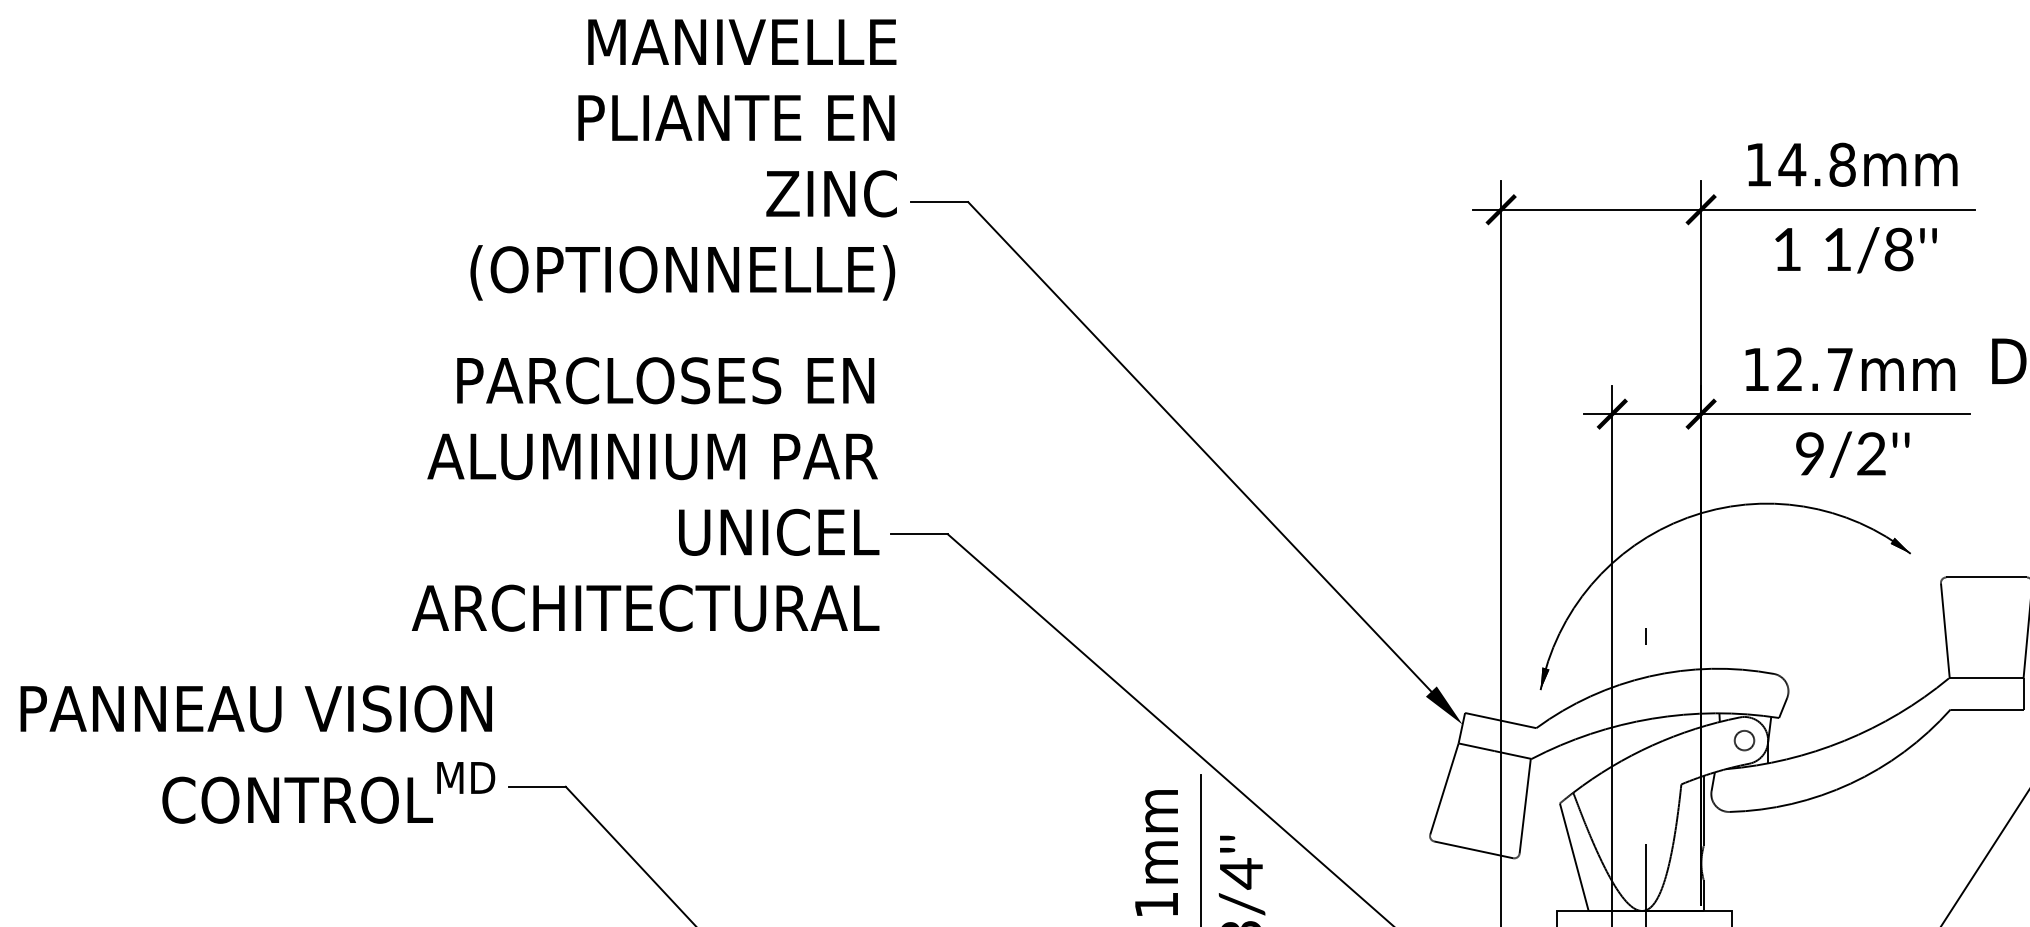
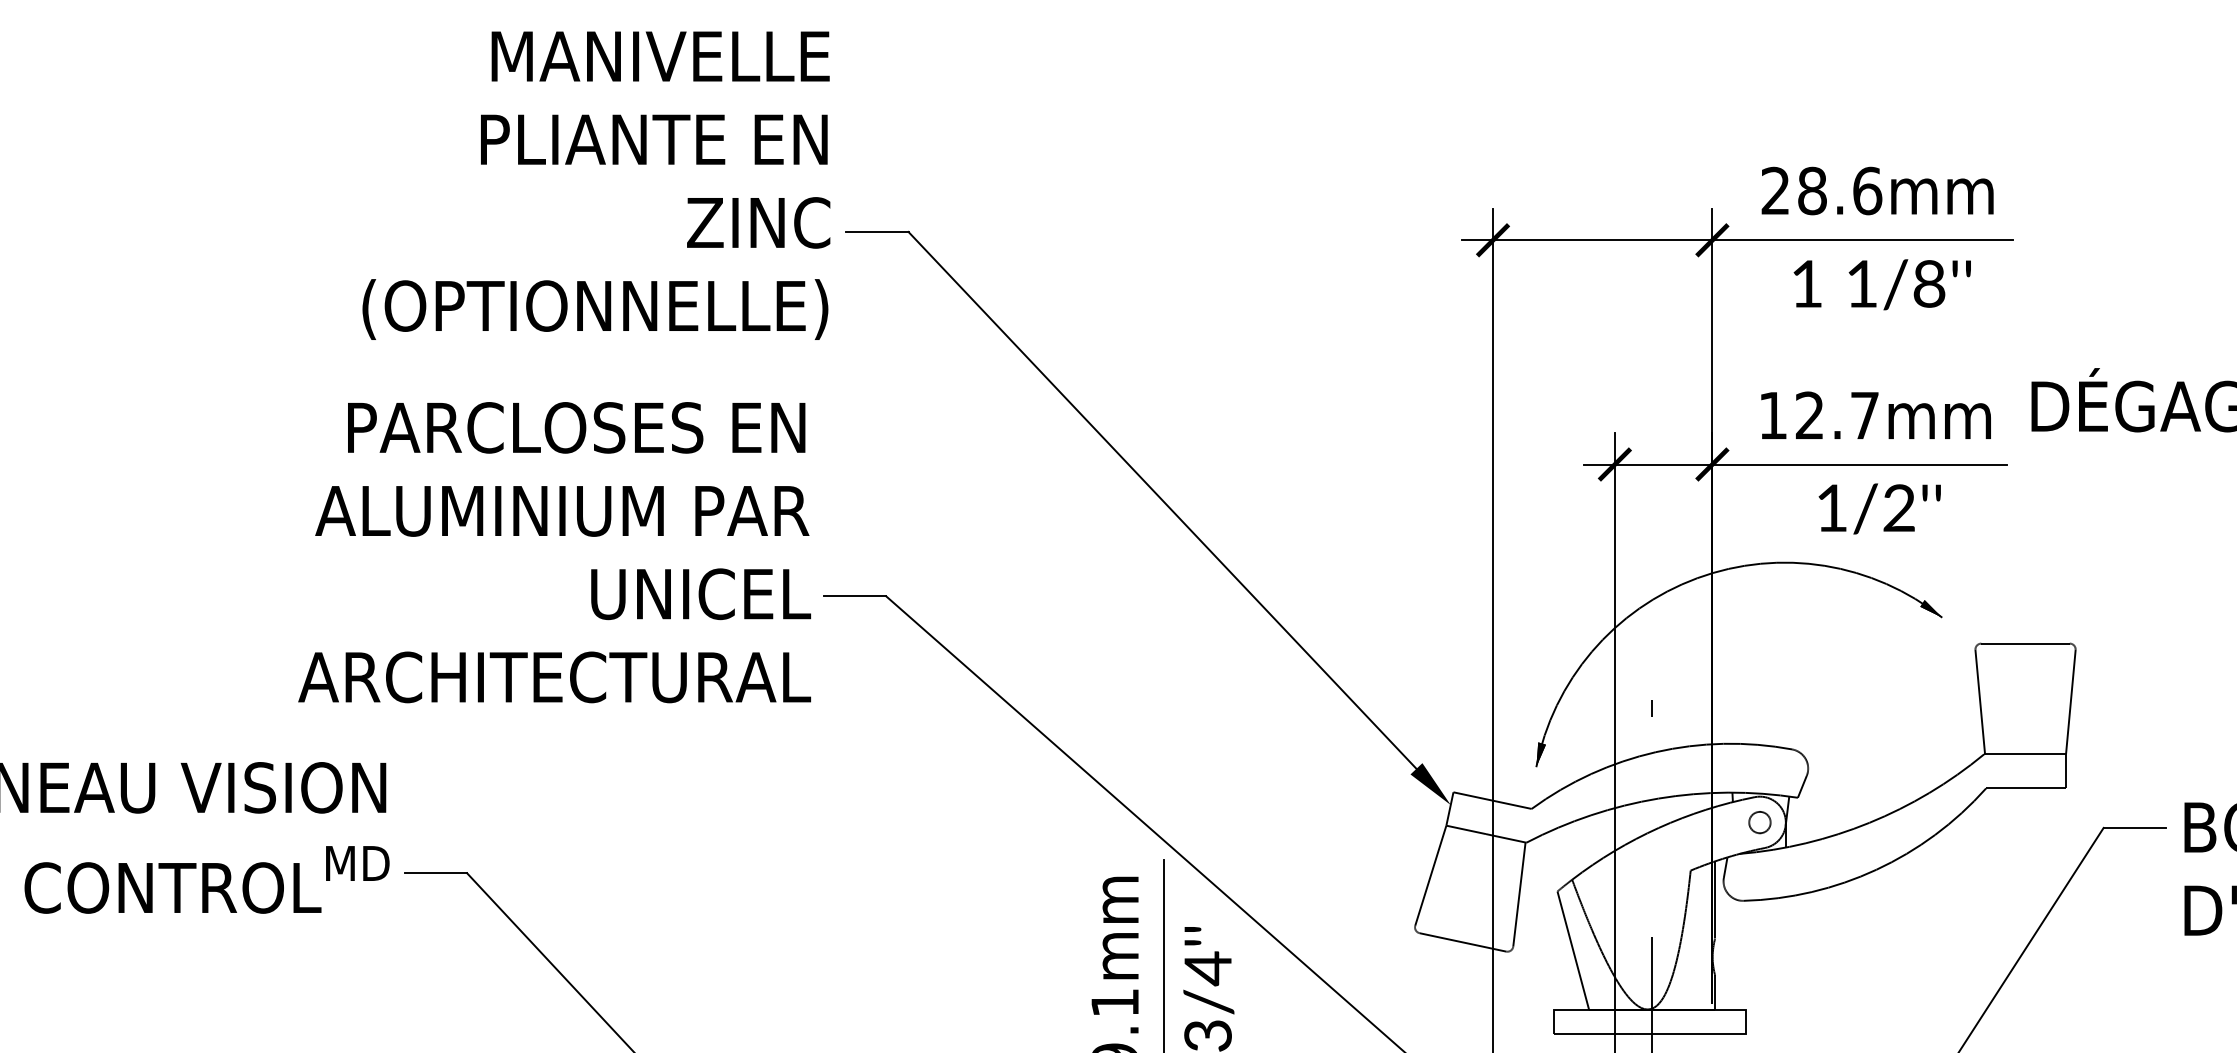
text: (1800, 164) -> (1821, 190), 14.8mm -> 28.6mm
text: (1809, 453) -> (1831, 507), 9/2''\f] -> 1/2''\f]

